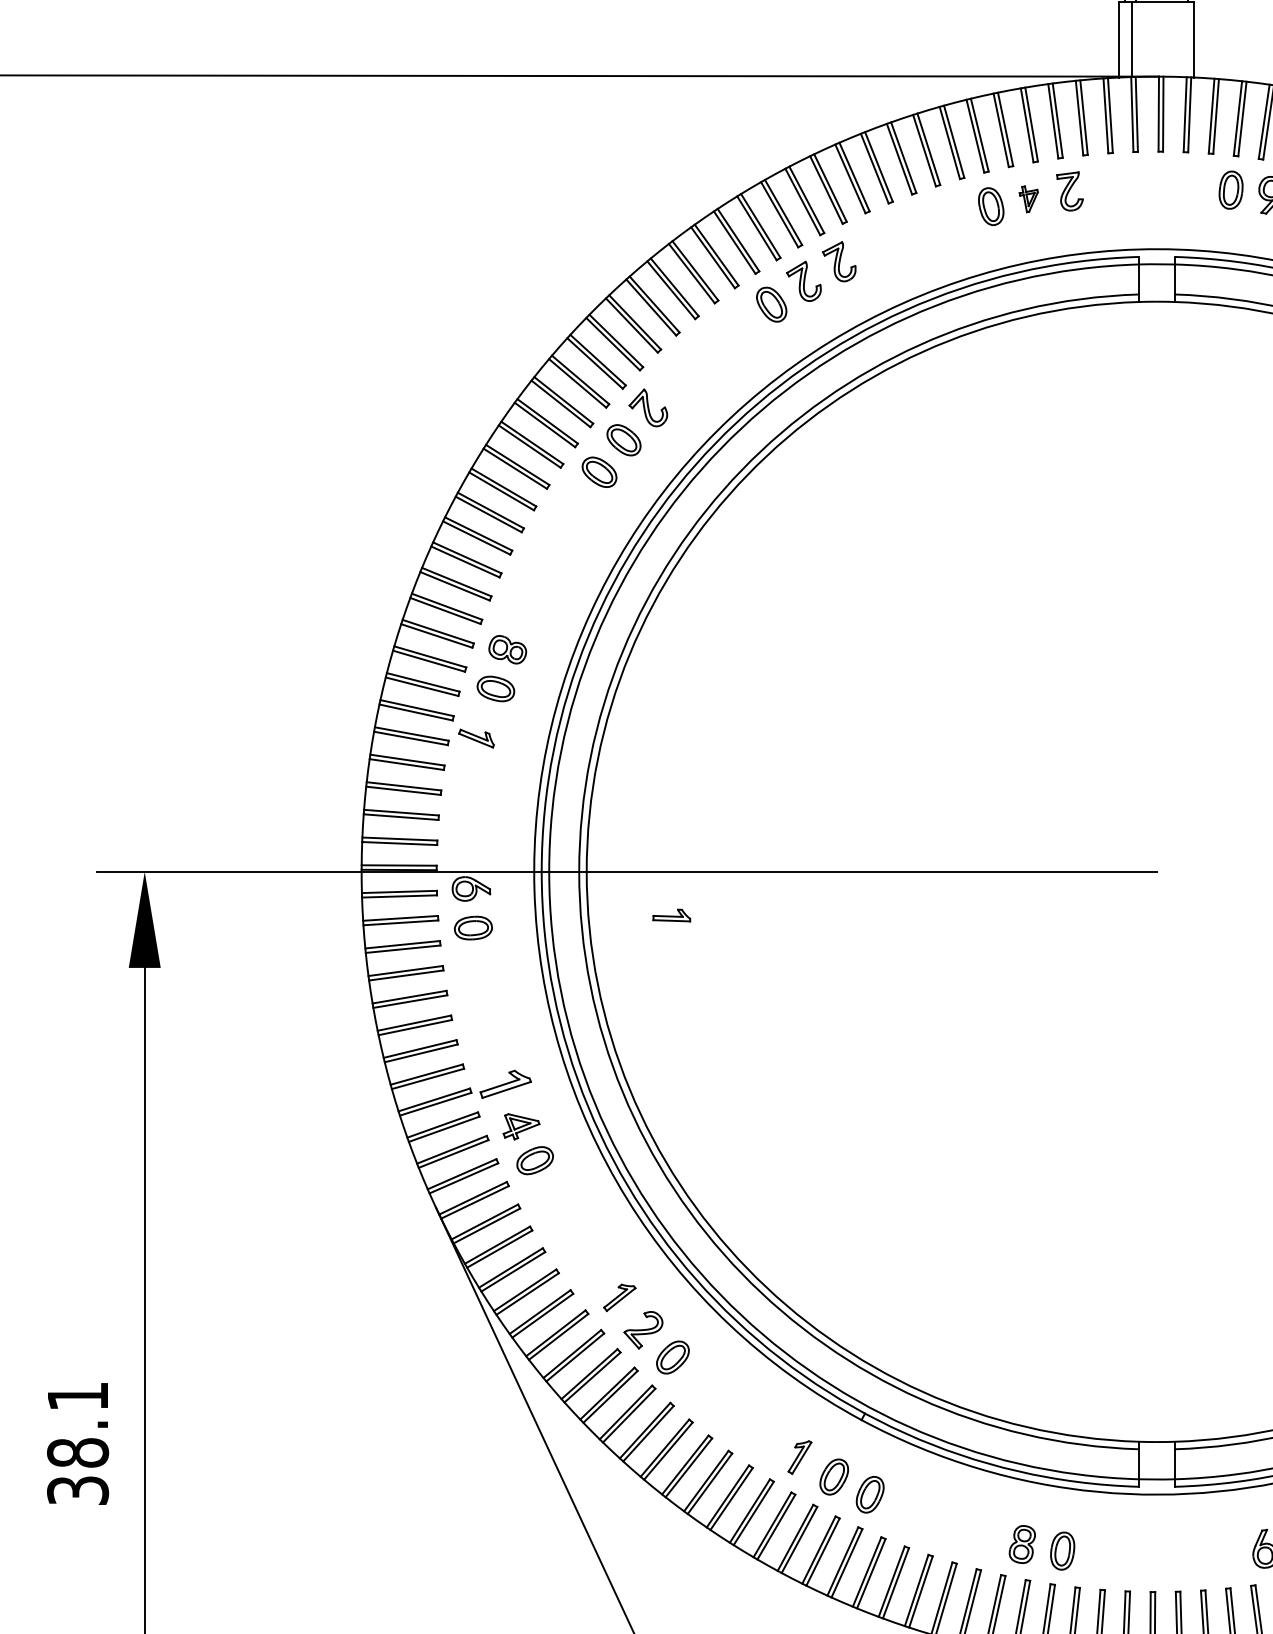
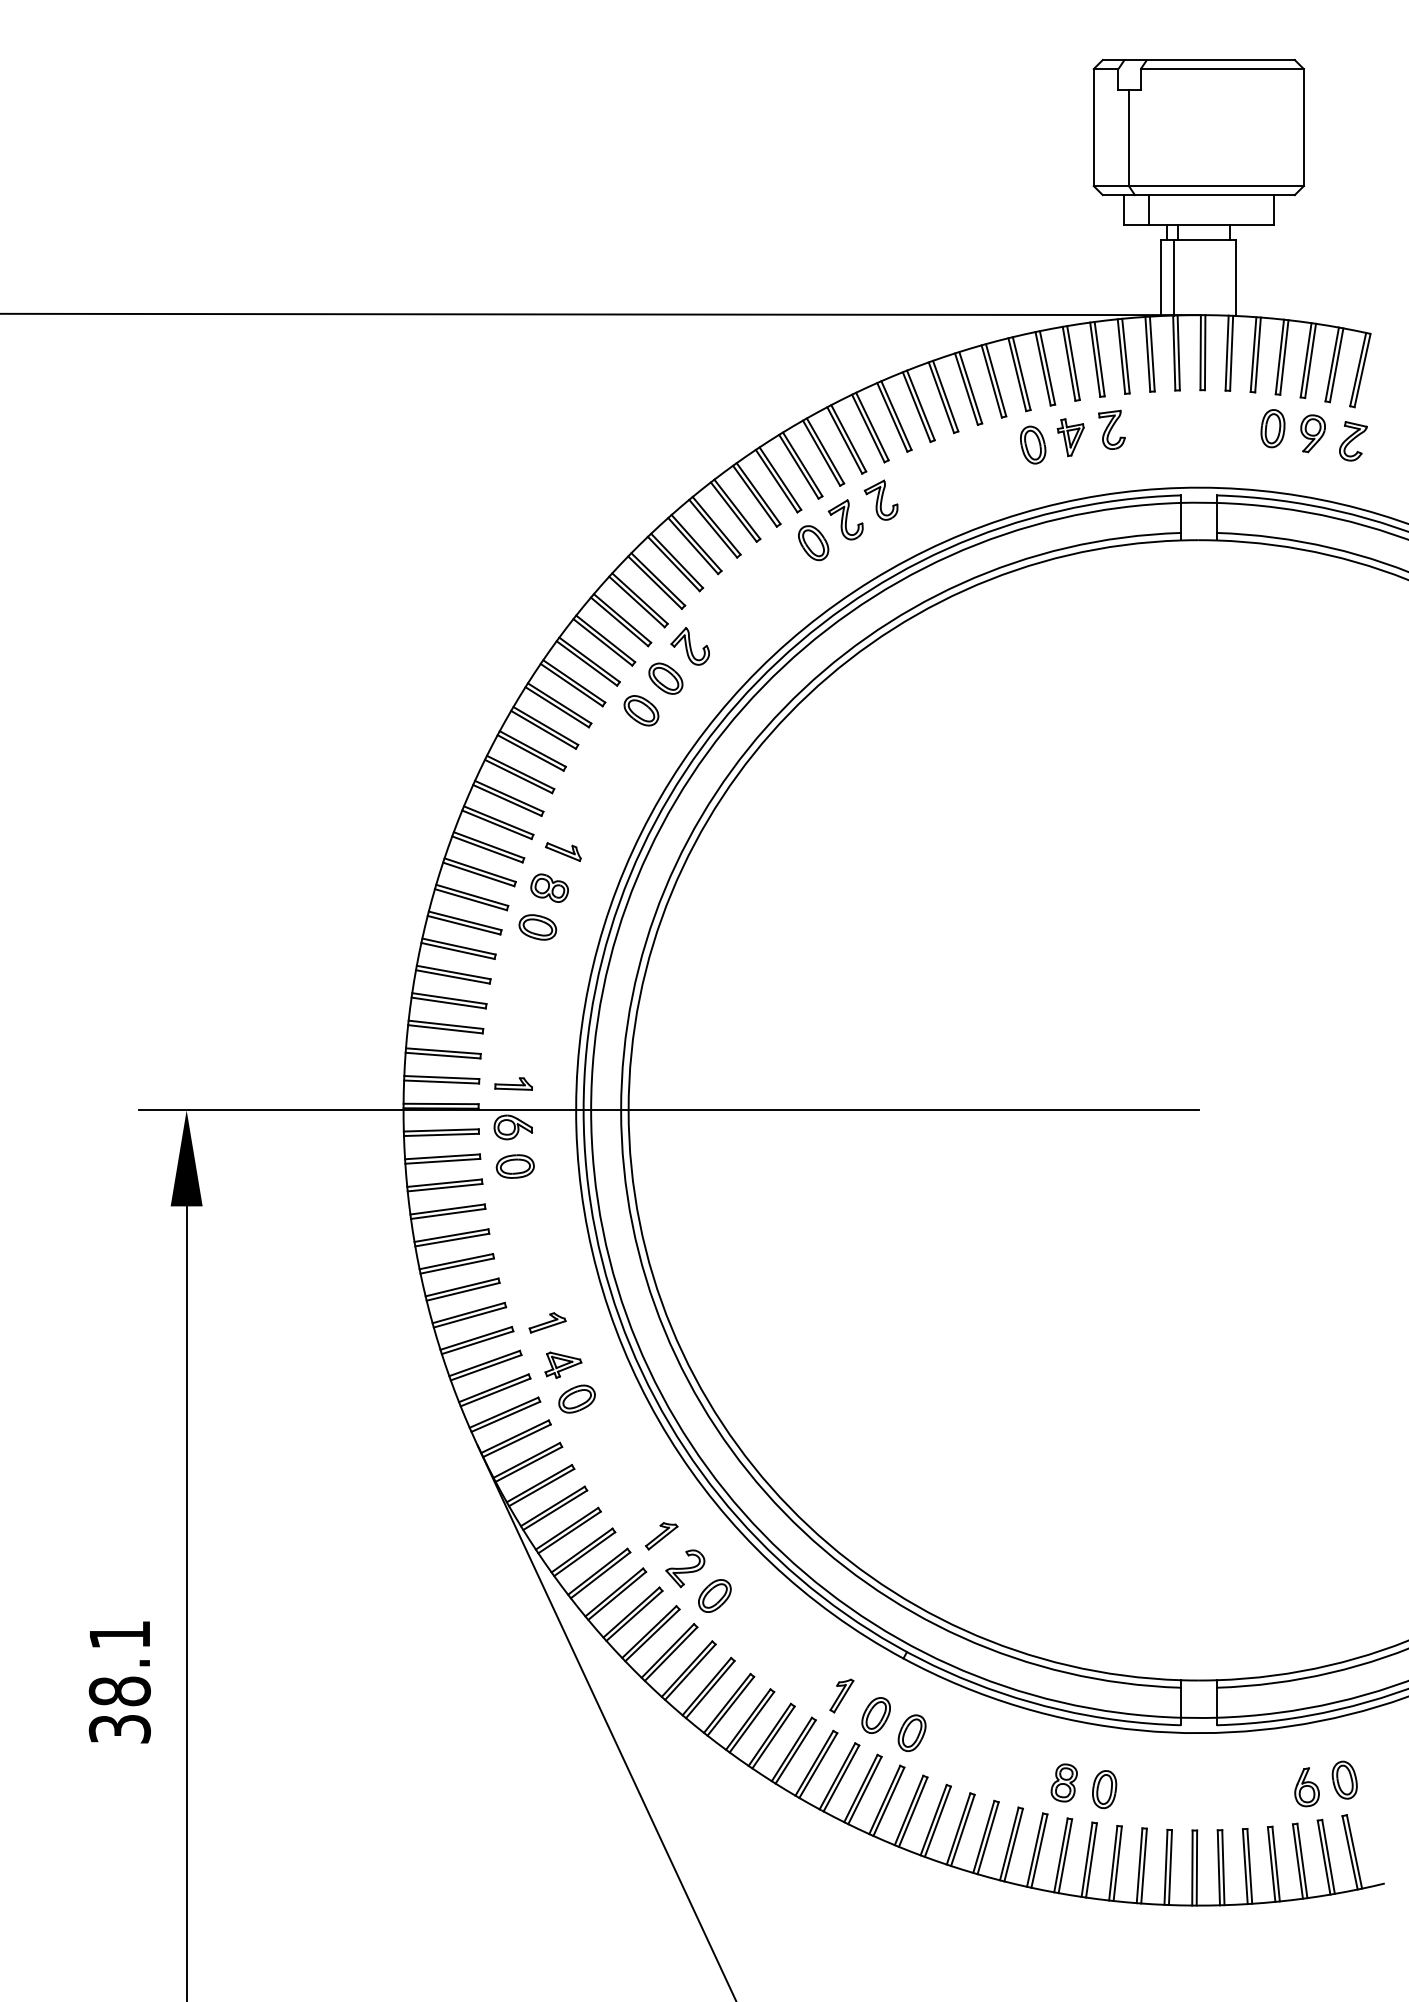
part: (1028, 199) -> (1070, 437), size x1.43
part: (476, 738) -> (563, 851), moved
part: (671, 915) -> (513, 1083), moved
part: (505, 1084) -> (547, 1322), size x0.71

